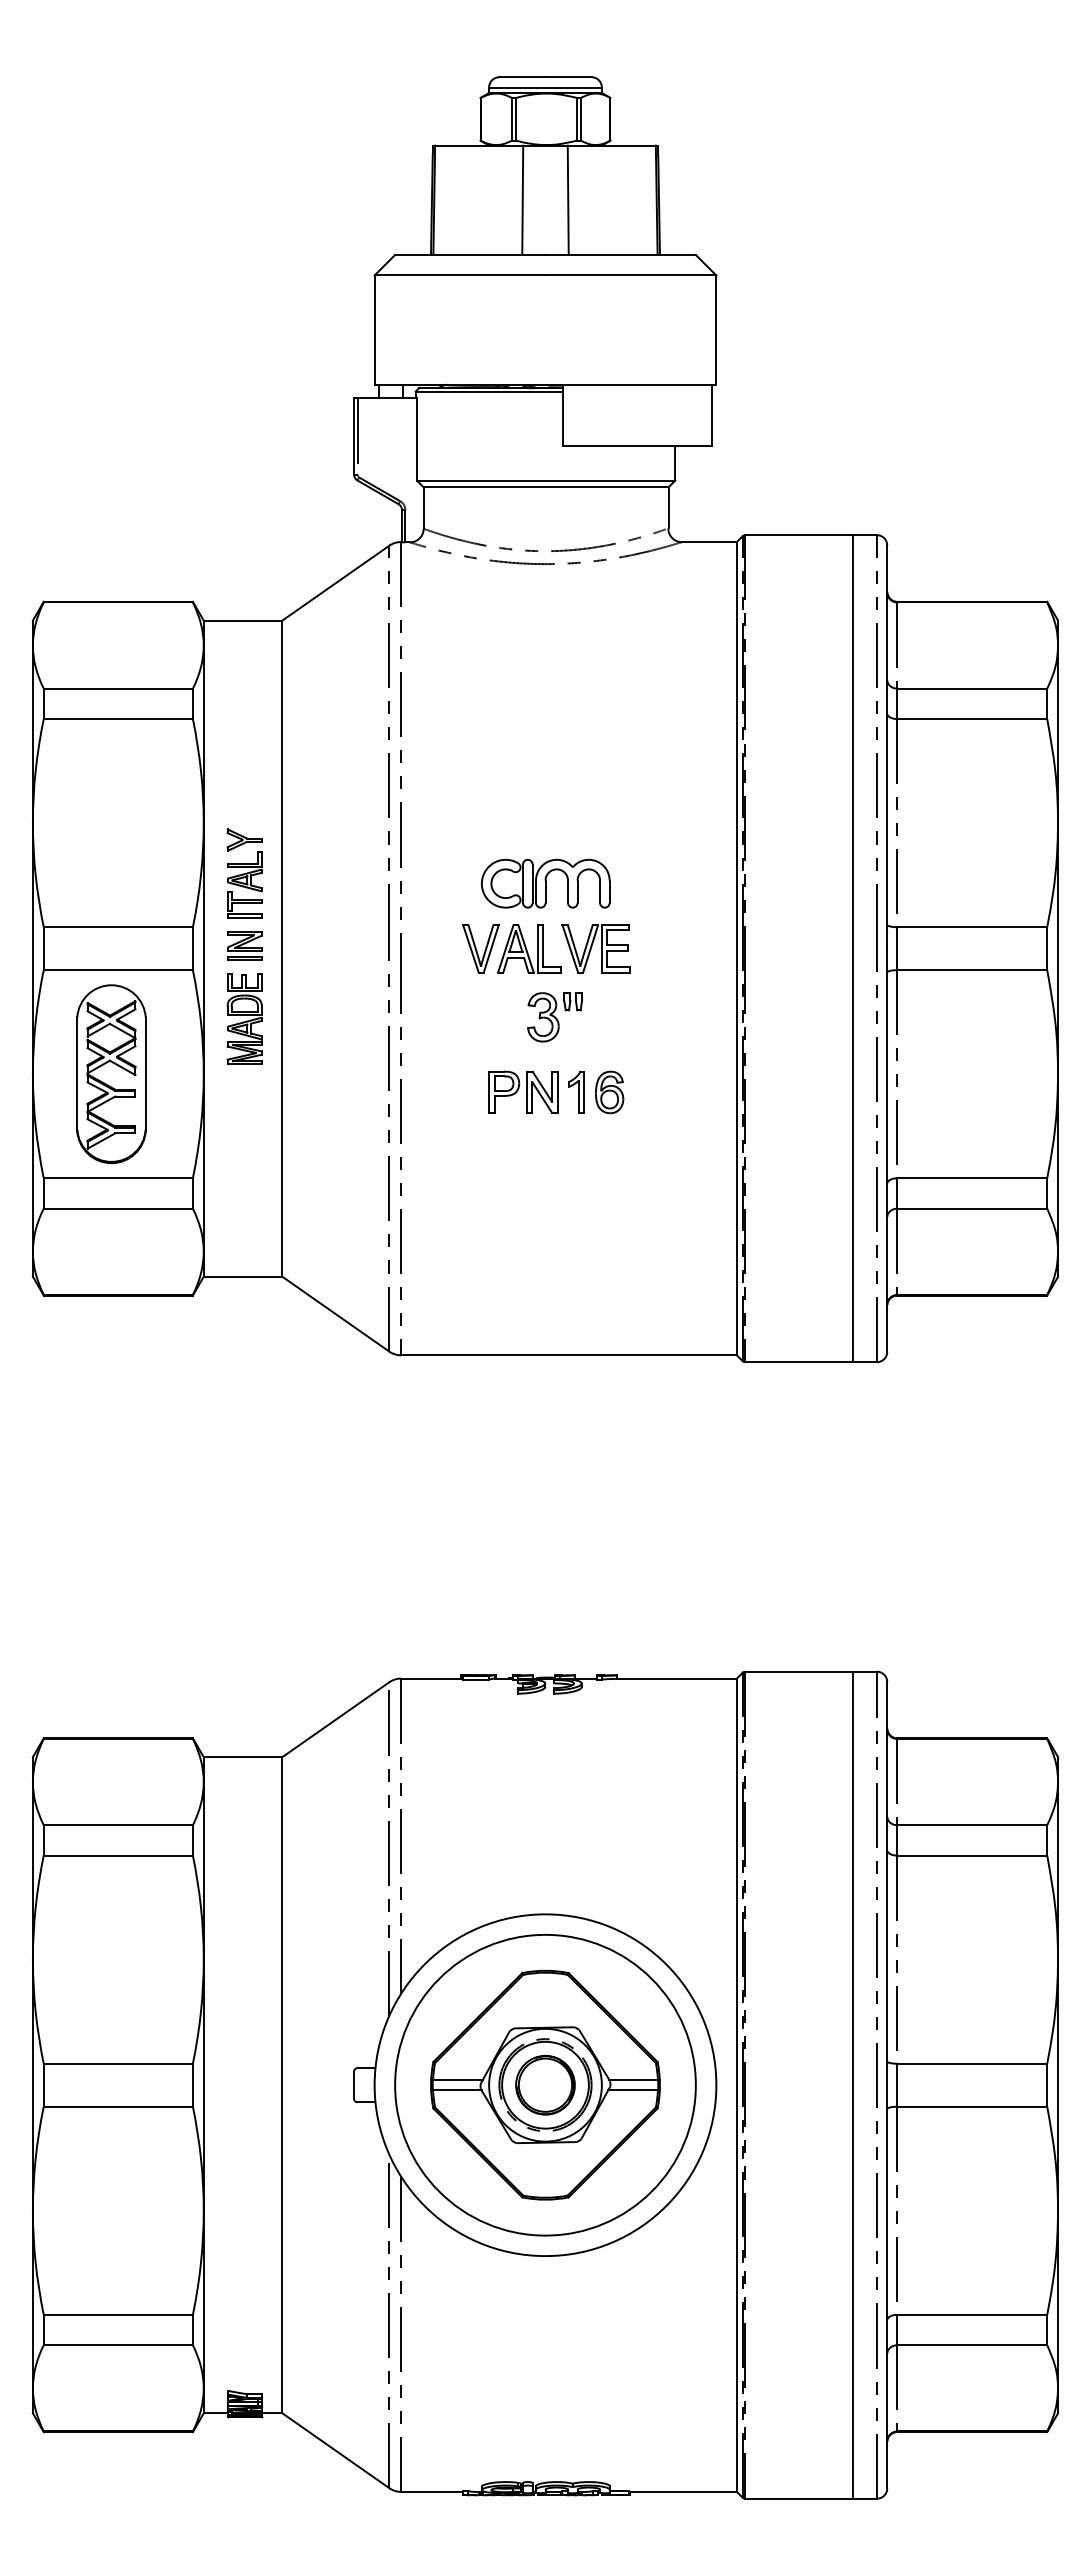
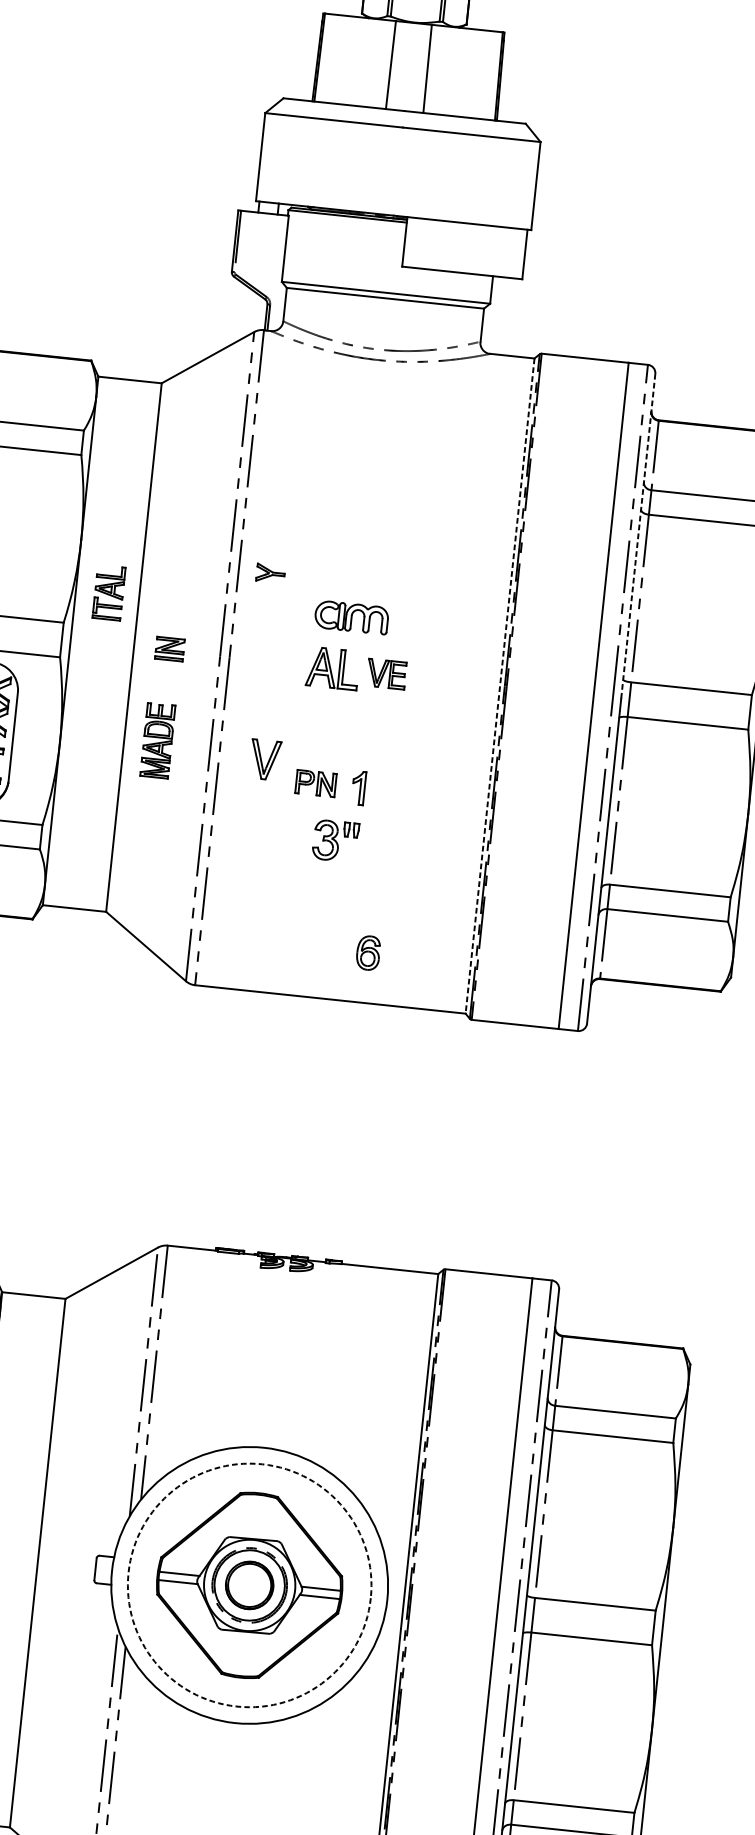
line: (887, 747) -> (638, 536), solid -> dashed
part: (244, 839) -> (270, 573), moved
part: (545, 883) -> (351, 617), size x0.7
part: (244, 945) -> (169, 648), moved
part: (480, 948) -> (264, 759), moved
part: (595, 948) -> (386, 673), size x0.7
line: (736, 948) -> (499, 685), solid -> dashed
part: (554, 1017) -> (335, 841), moved
part: (244, 1018) -> (157, 740), moved
part: (523, 1091) -> (316, 783), size x0.7
part: (609, 1092) -> (368, 953), moved
circle: (545, 2084) -> (249, 1584), solid -> dashed

